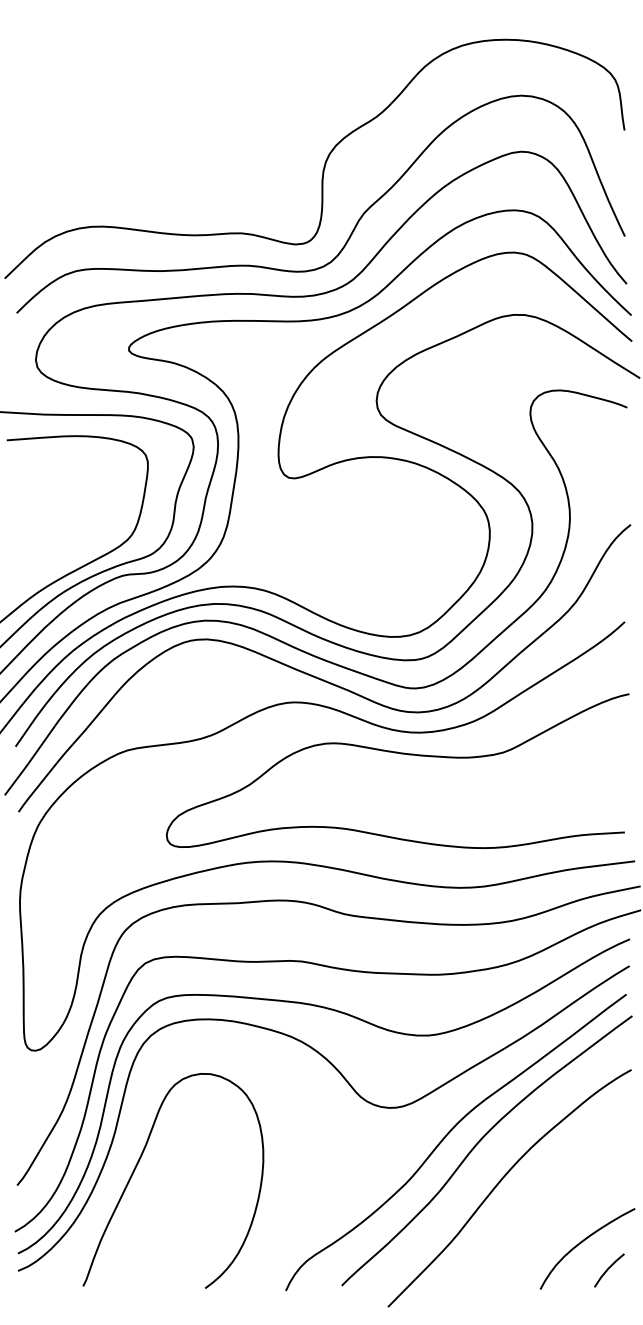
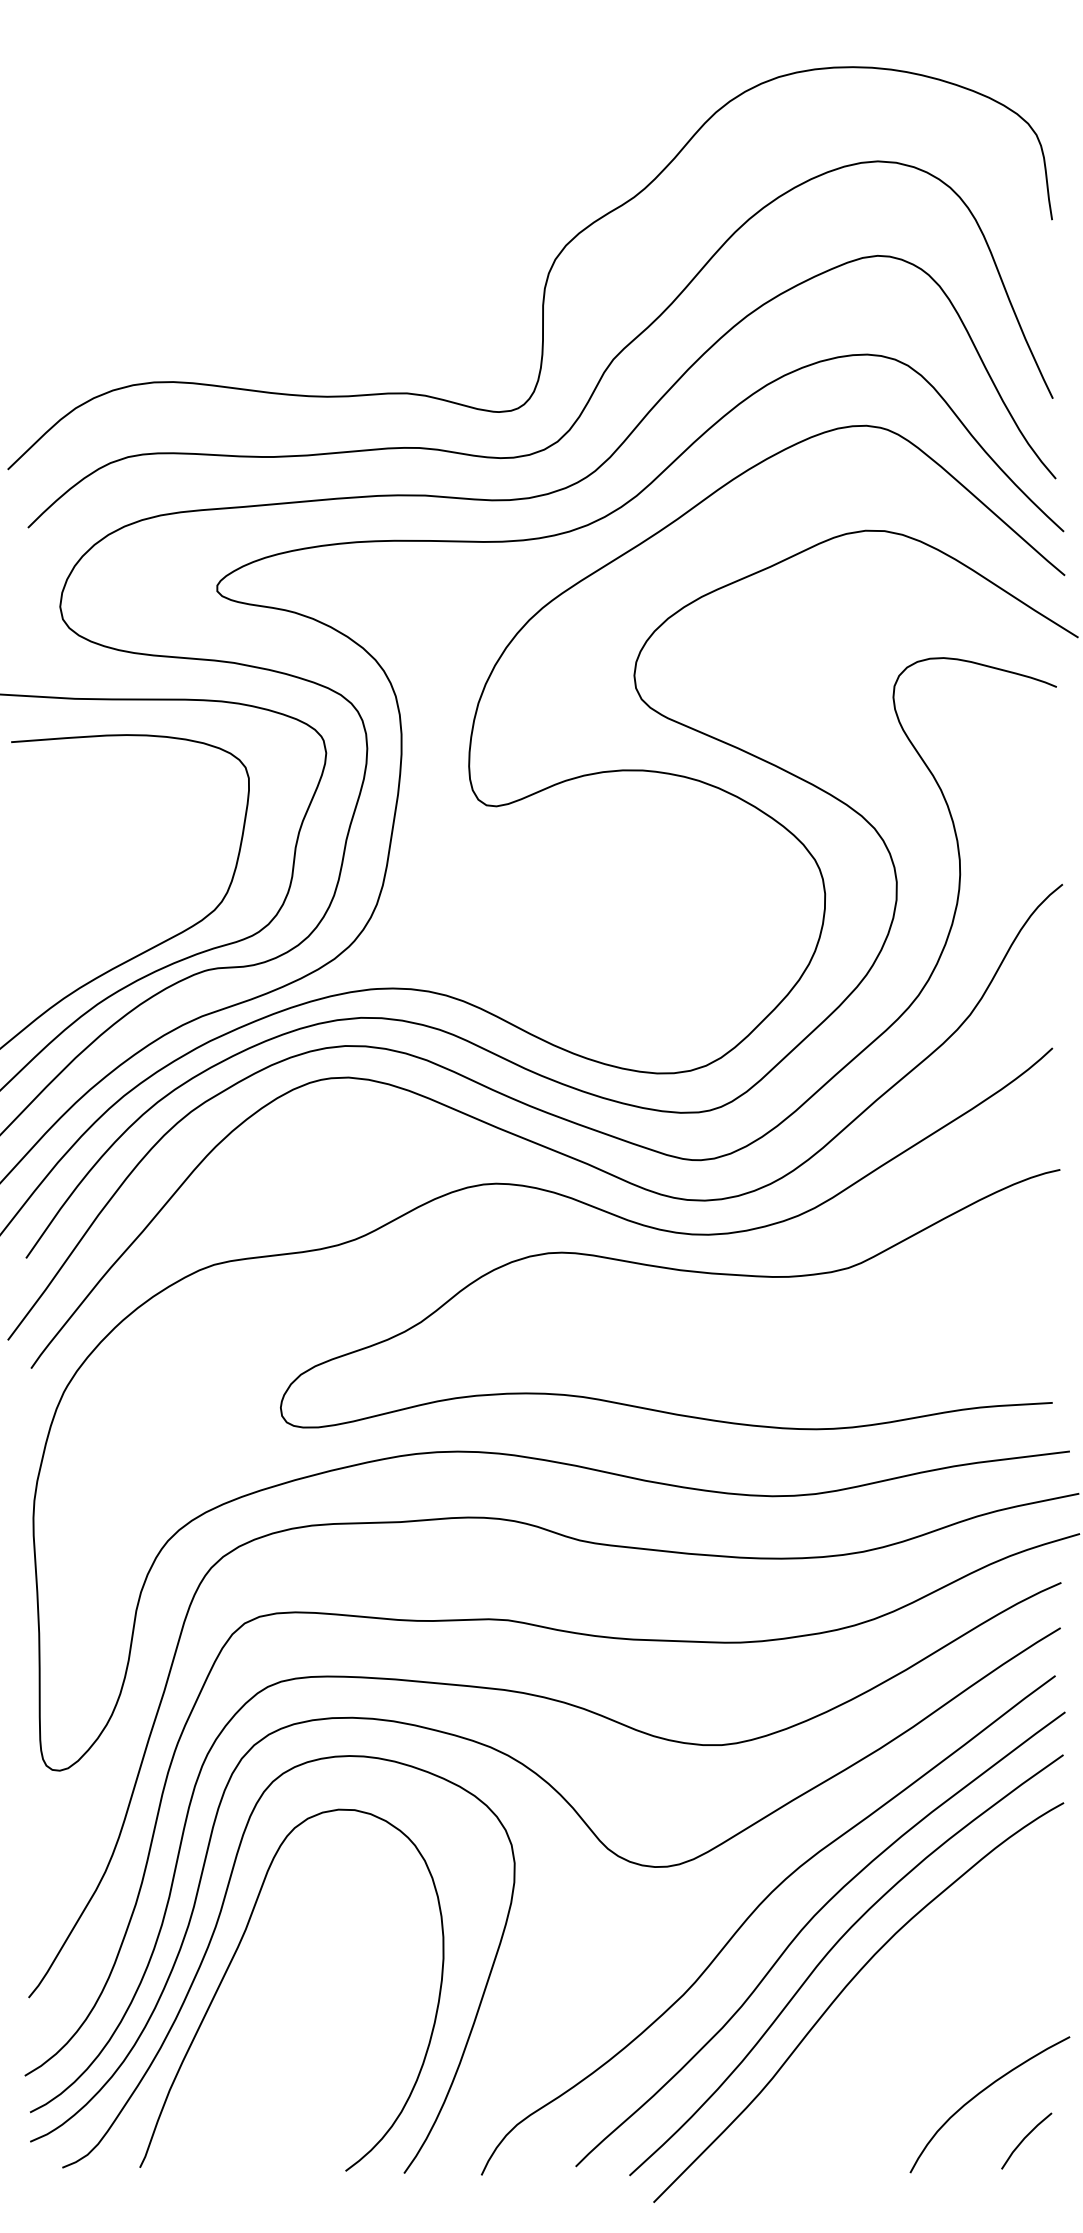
curve: (126, 1151) -> (212, 1940), added
curve: (494, 1157) -> (833, 1950), added

